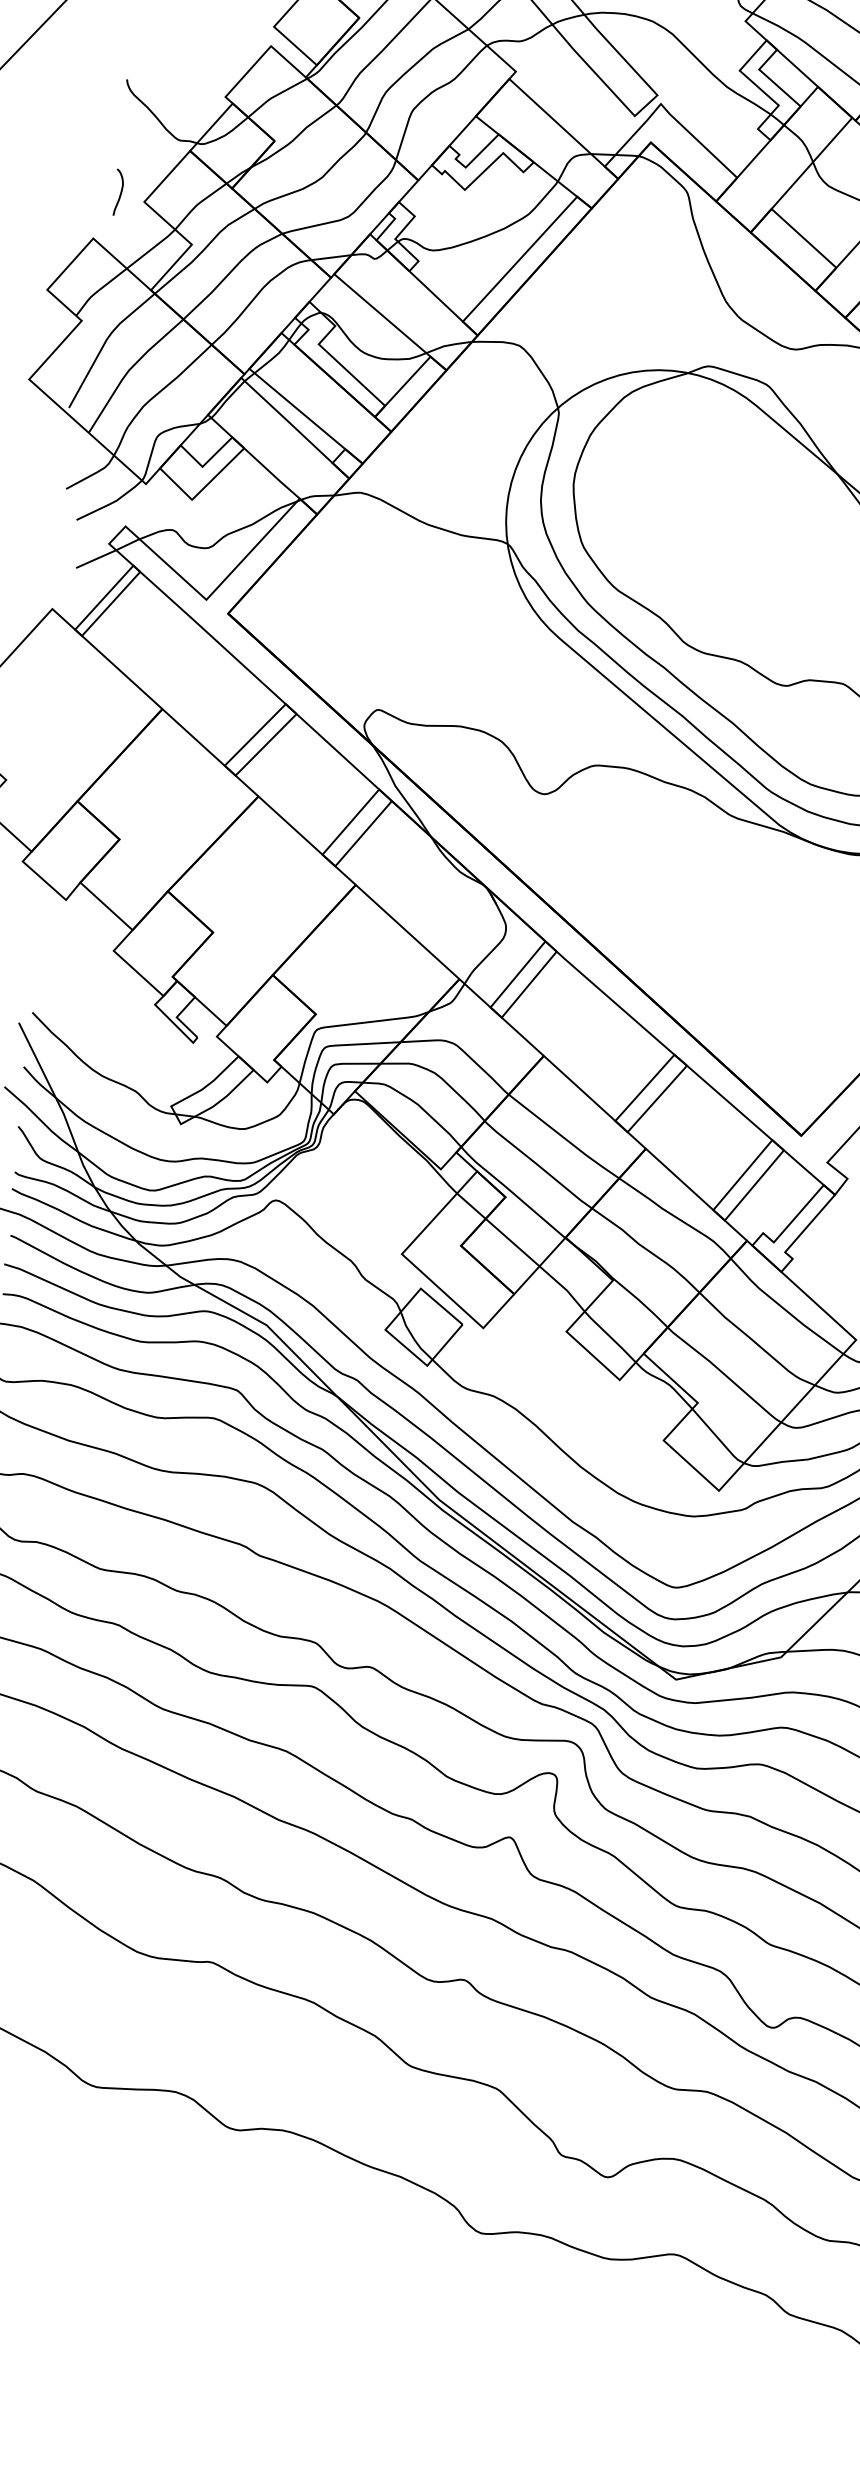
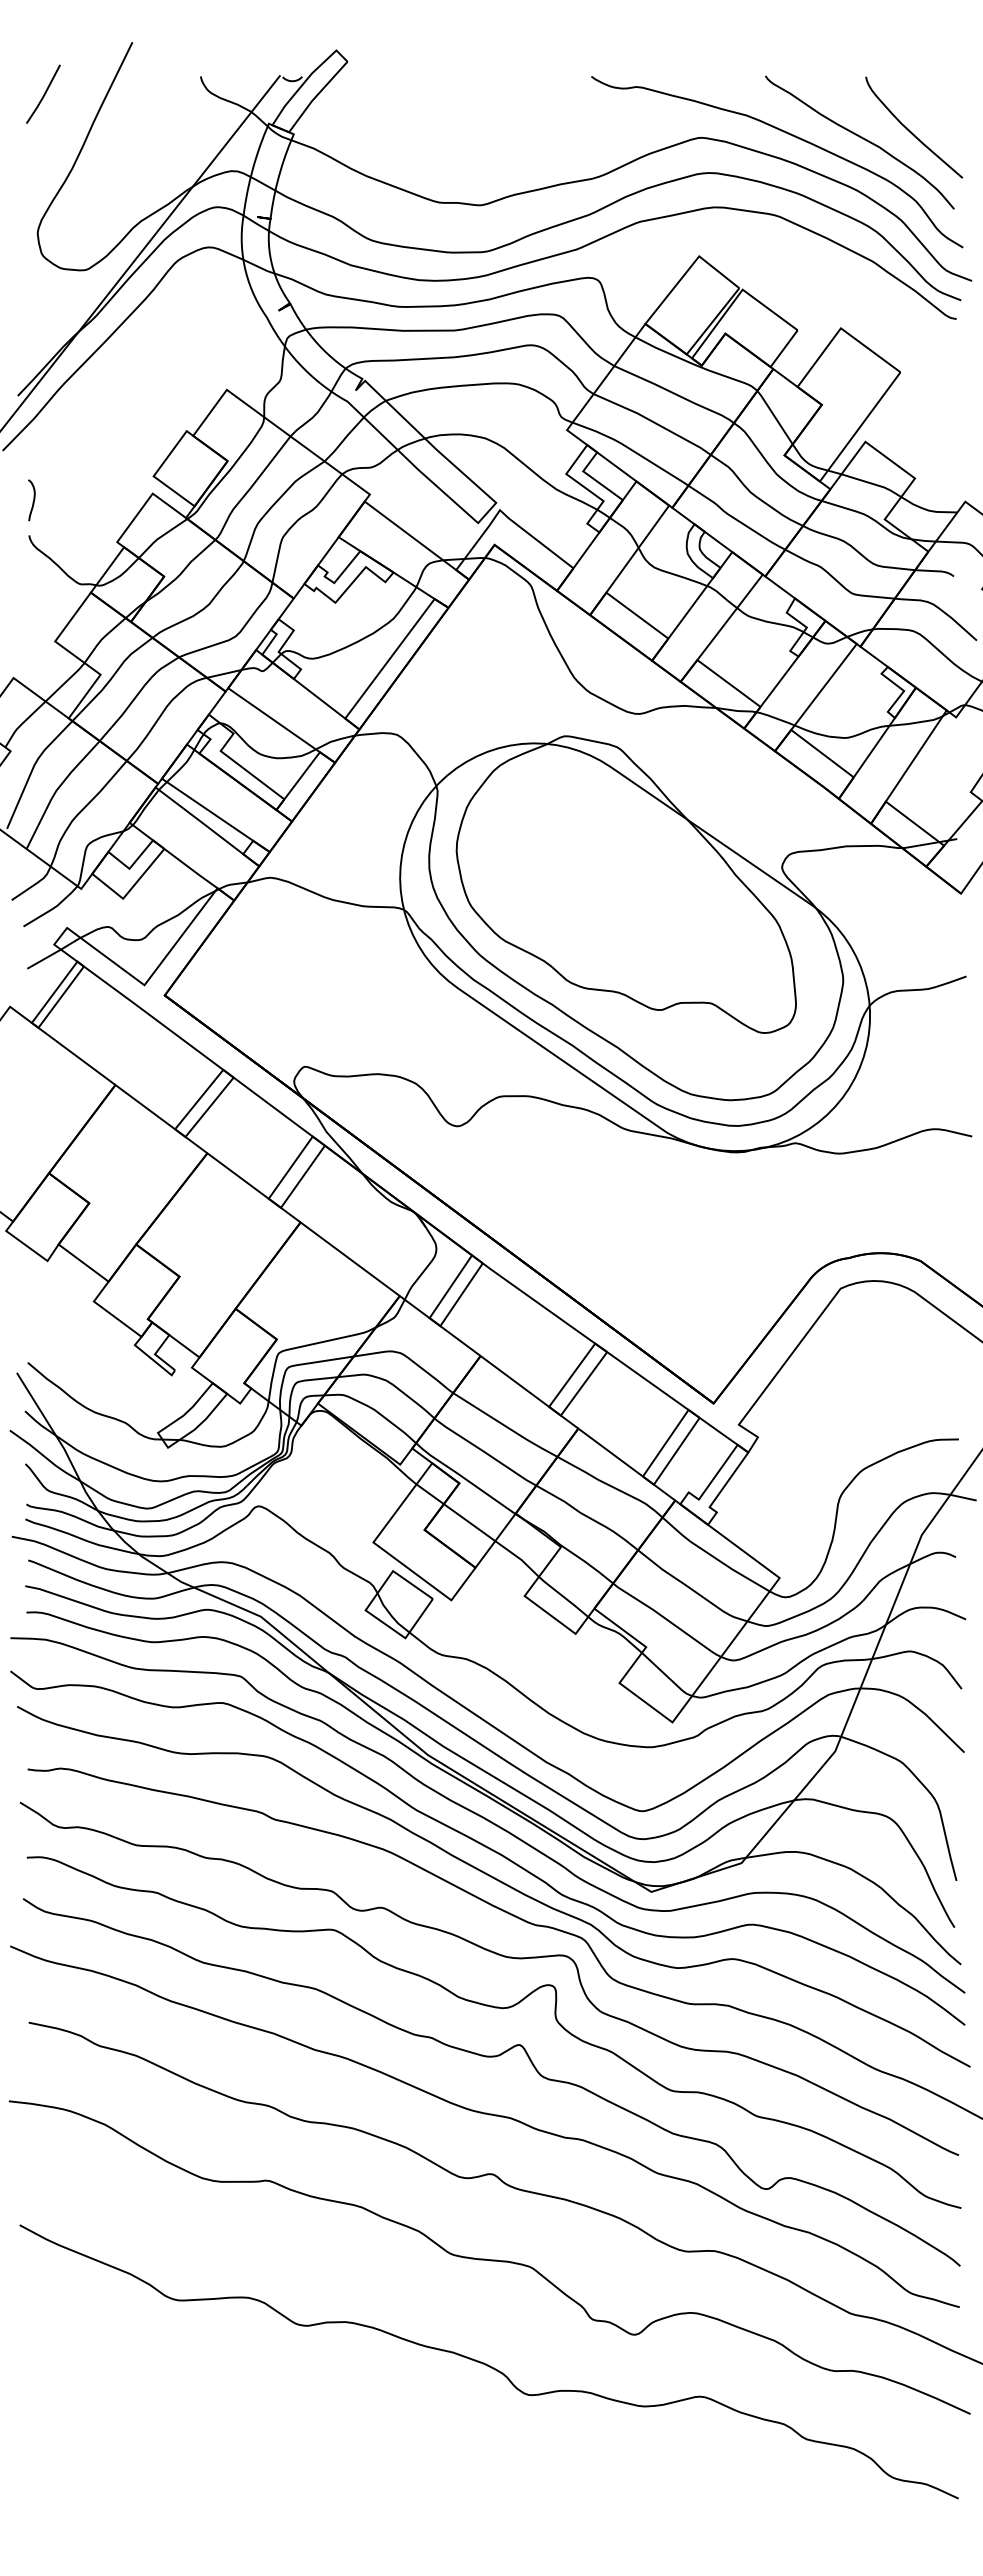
curve: (119, 193) -> (32, 501), moved

